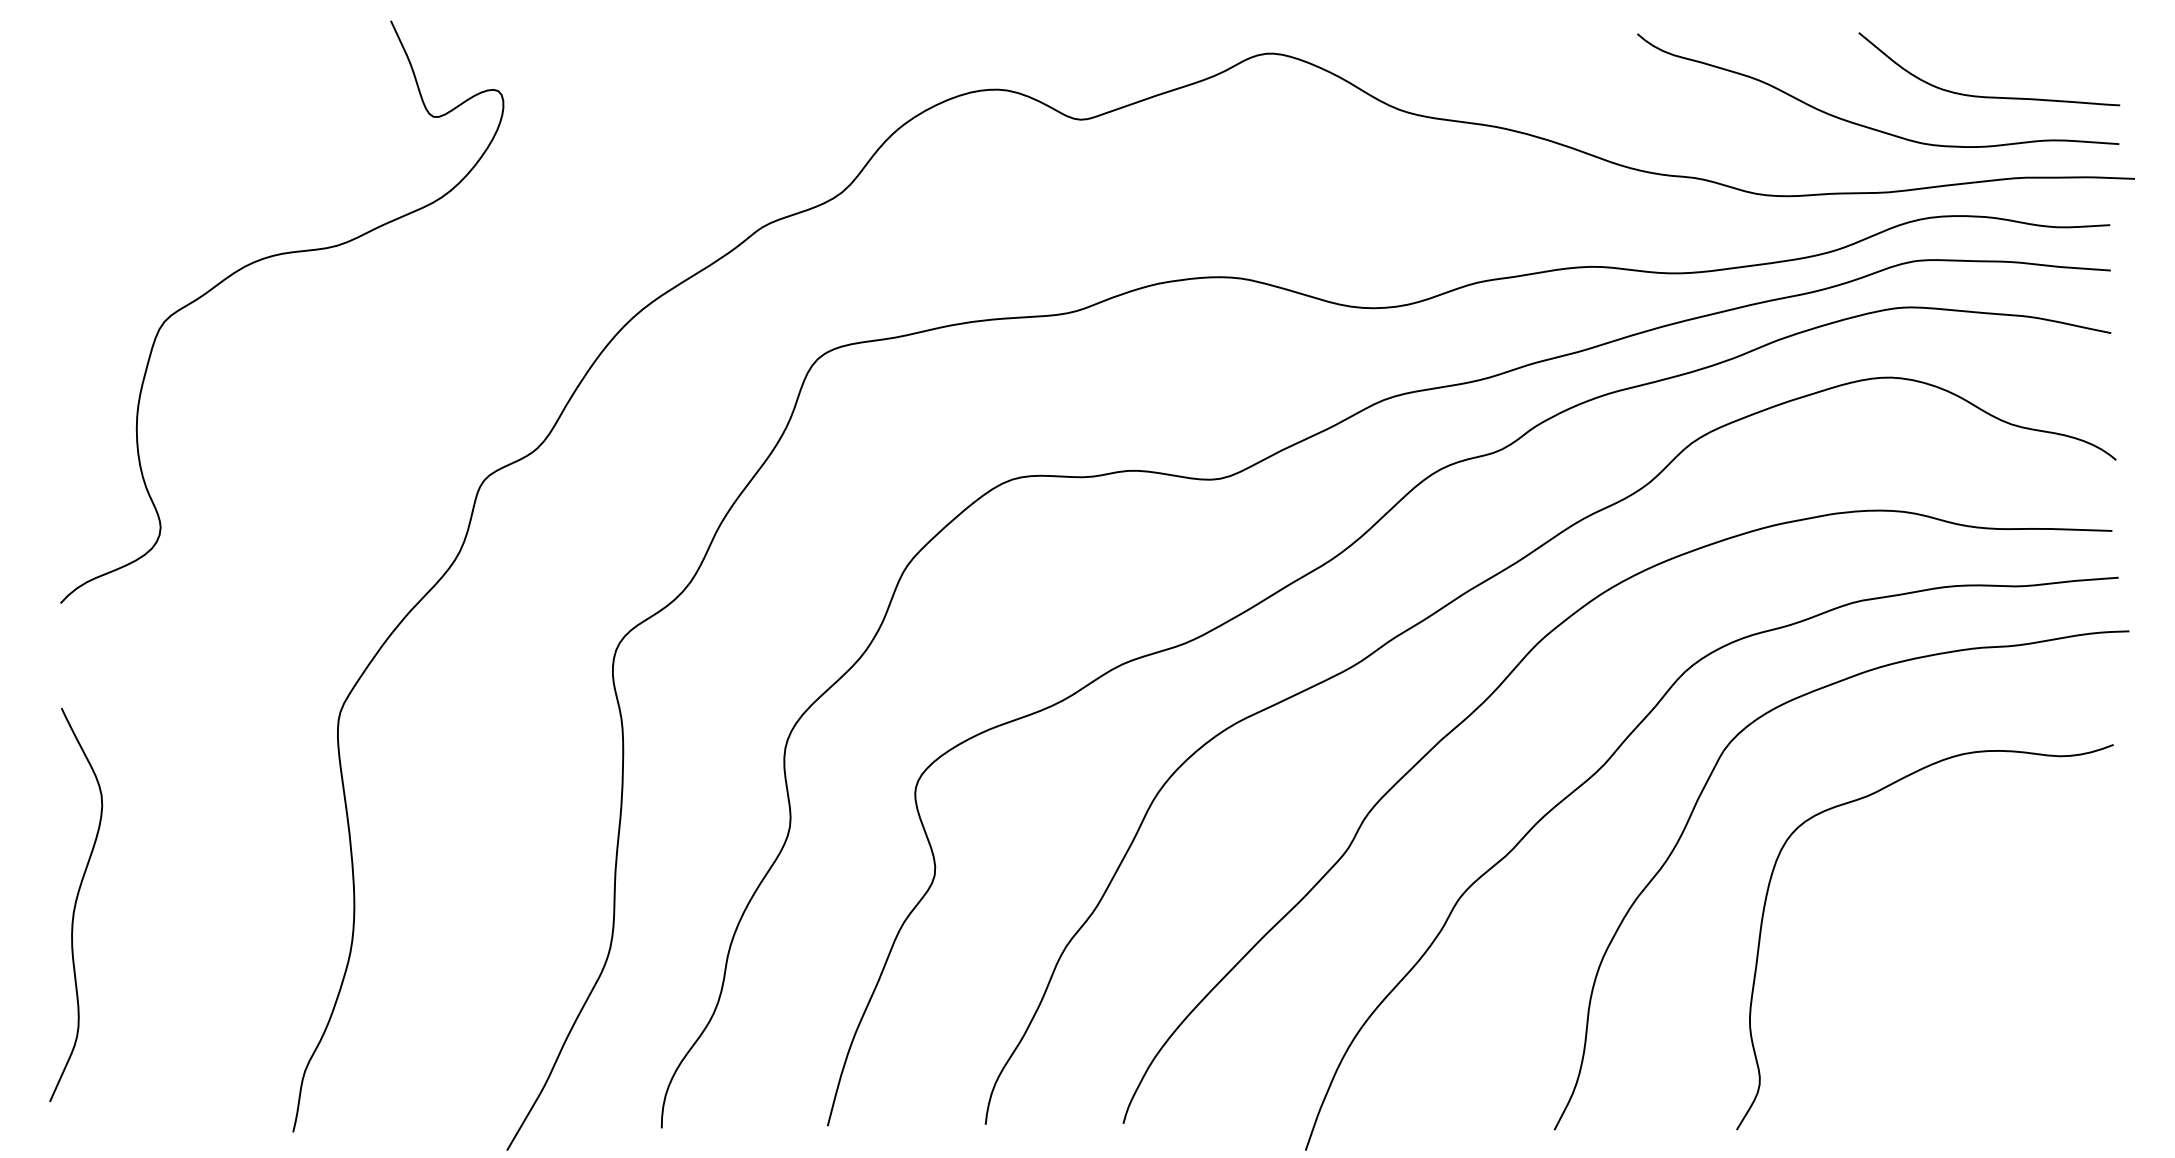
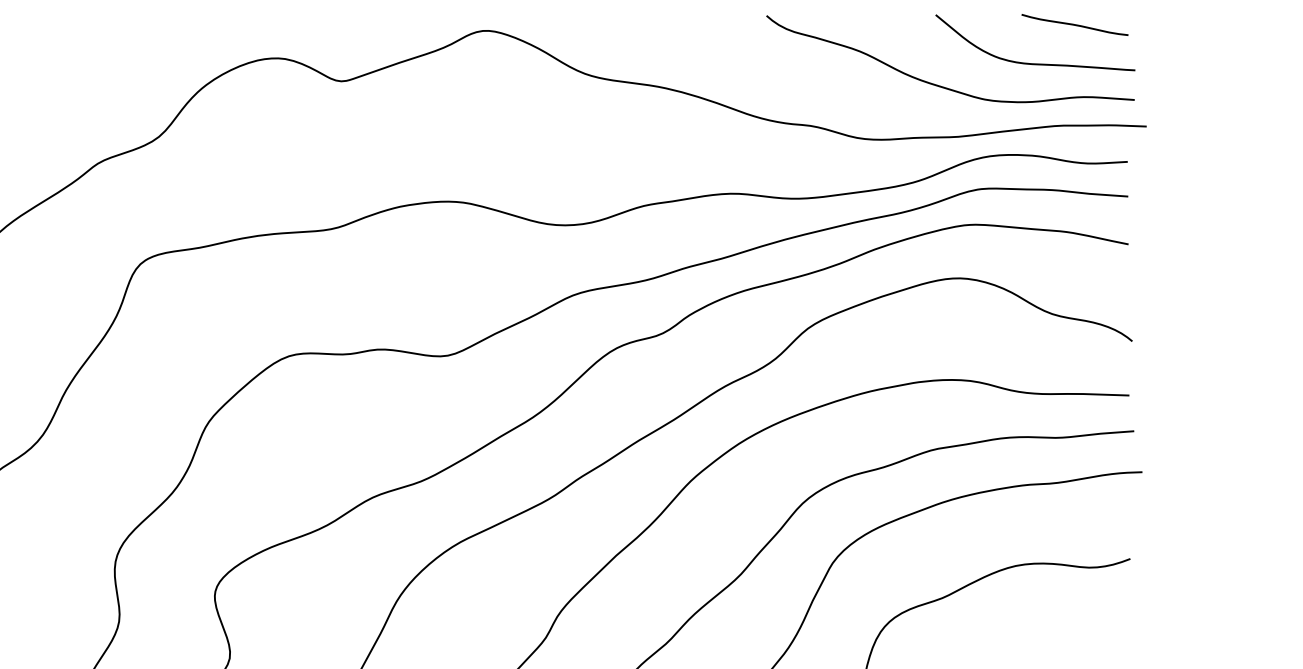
curve: (2041, 45) -> (1075, 24), added

